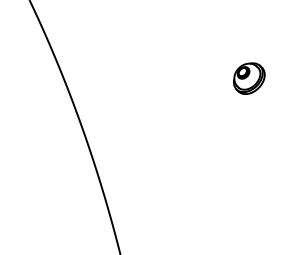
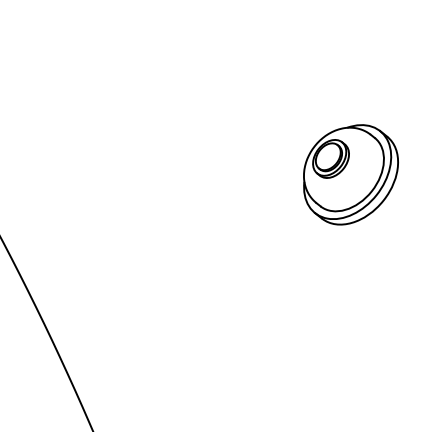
part: (249, 78) -> (351, 174), size x1.6

